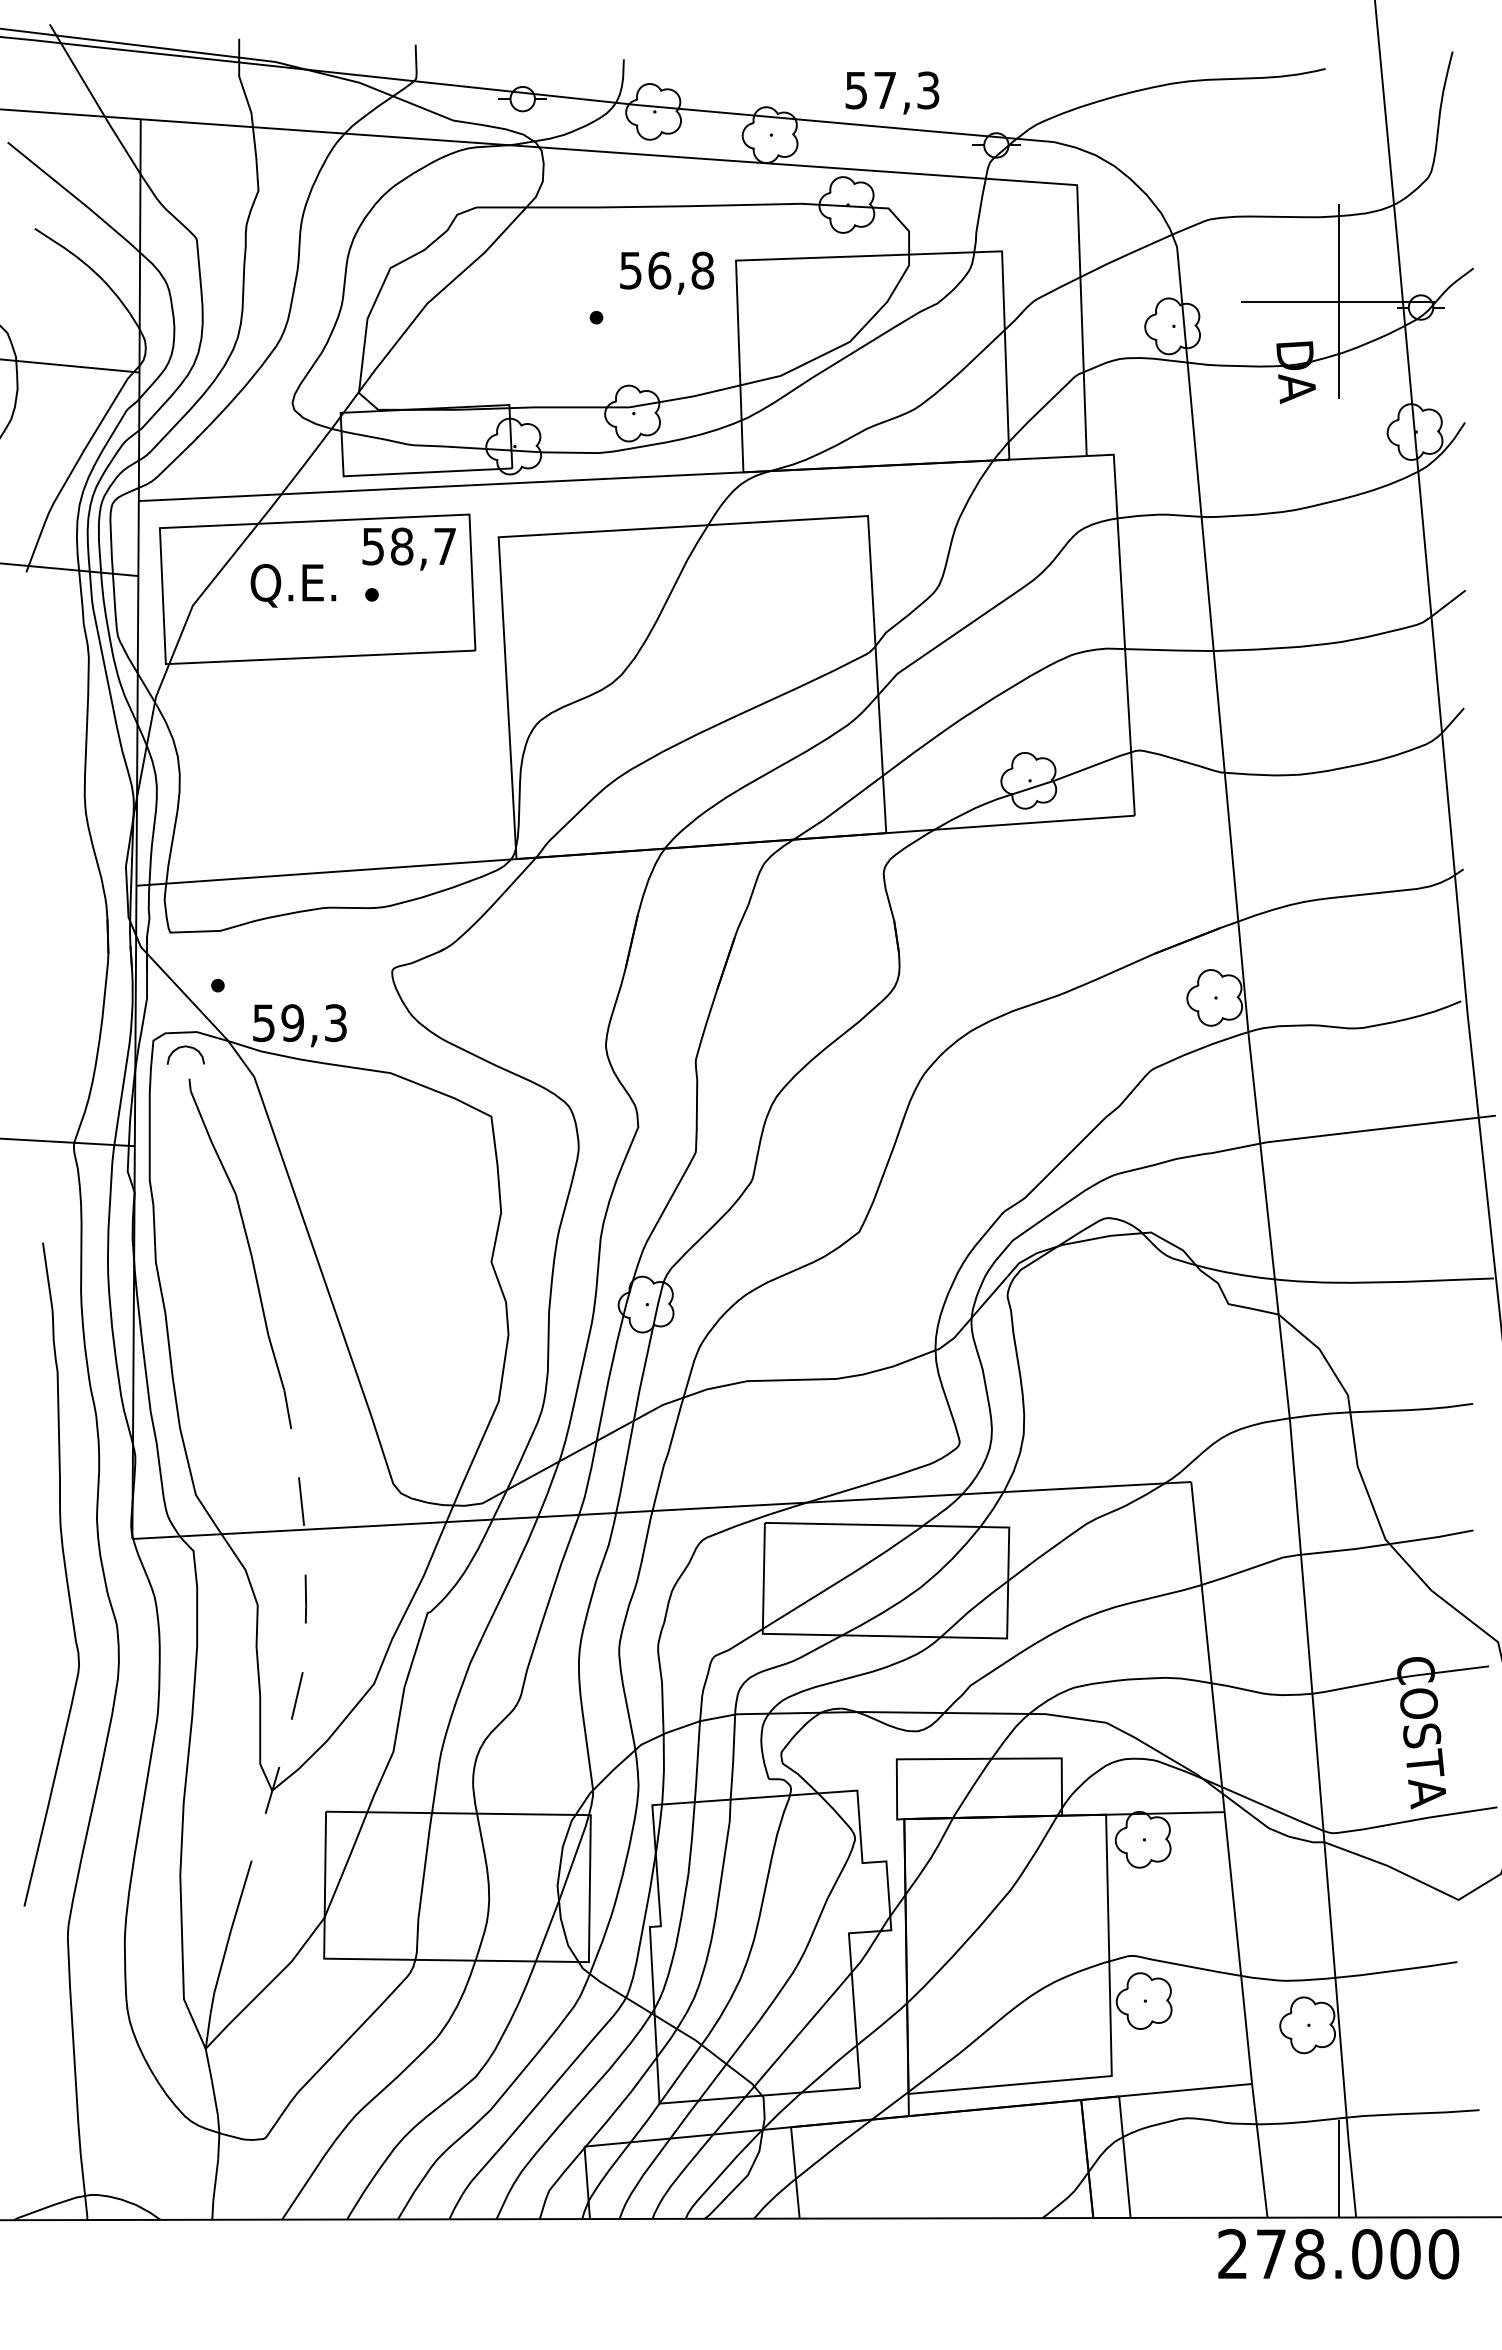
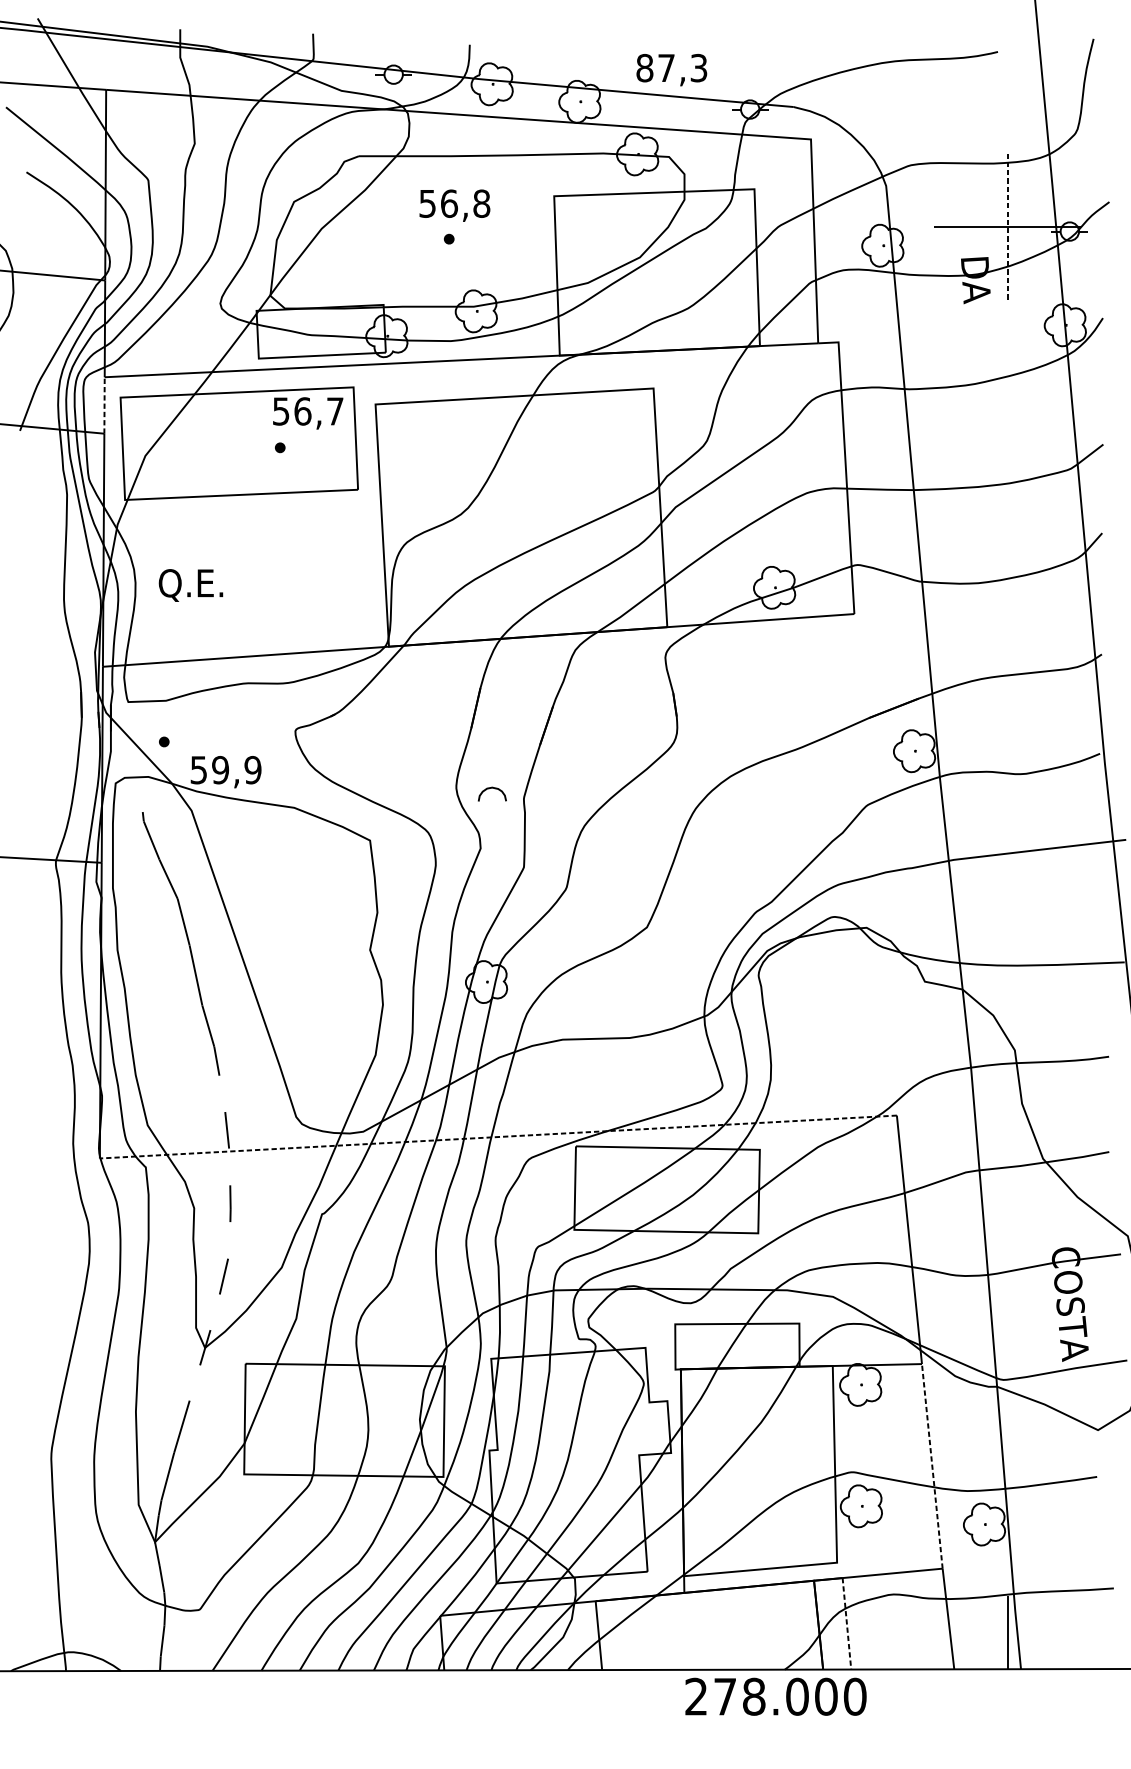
text: (856, 90) -> (644, 68), 57,3 -> 87,3
text: (667, 272) -> (455, 205), moved
line: (1338, 301) -> (1007, 227), solid -> dashed
line: (138, 538) -> (104, 405), solid -> dashed
text: (401, 546) -> (302, 411), 58,7 -> 56,7
text: (293, 585) -> (191, 585), moved
text: (335, 1022) -> (252, 769), 59,3 -> 59,9
curve: (185, 1047) -> (492, 788), moved
line: (661, 1510) -> (498, 1137), solid -> dashed
curve: (64, 1571) -> (48, 1182), removed
line: (1238, 1948) -> (932, 1466), solid -> dashed
line: (1124, 2157) -> (846, 1624), solid -> dashed
text: (1338, 2254) -> (775, 1697), moved

